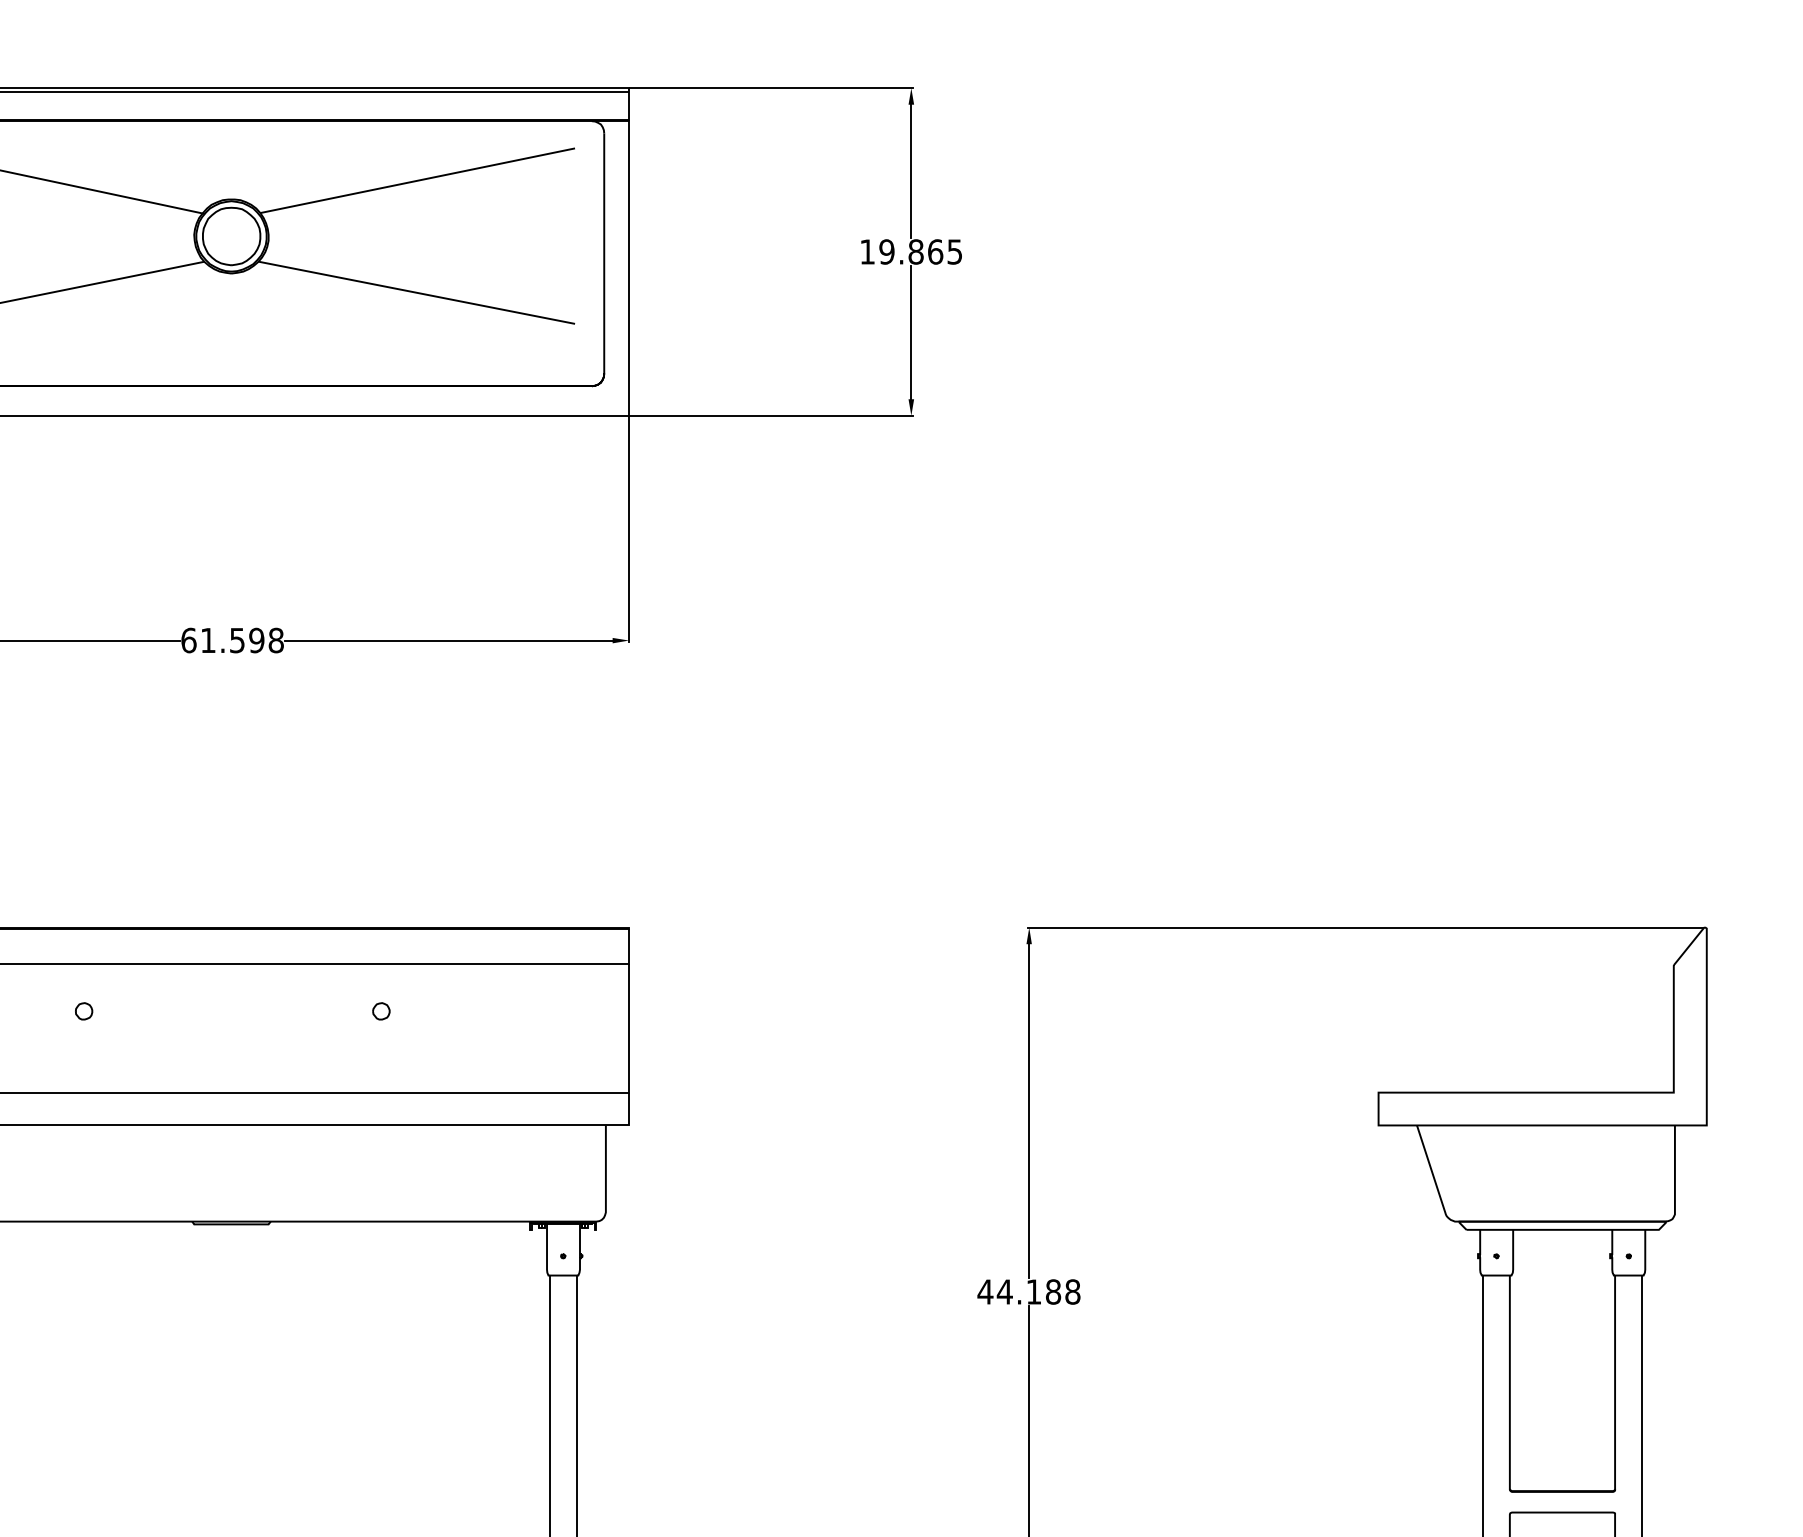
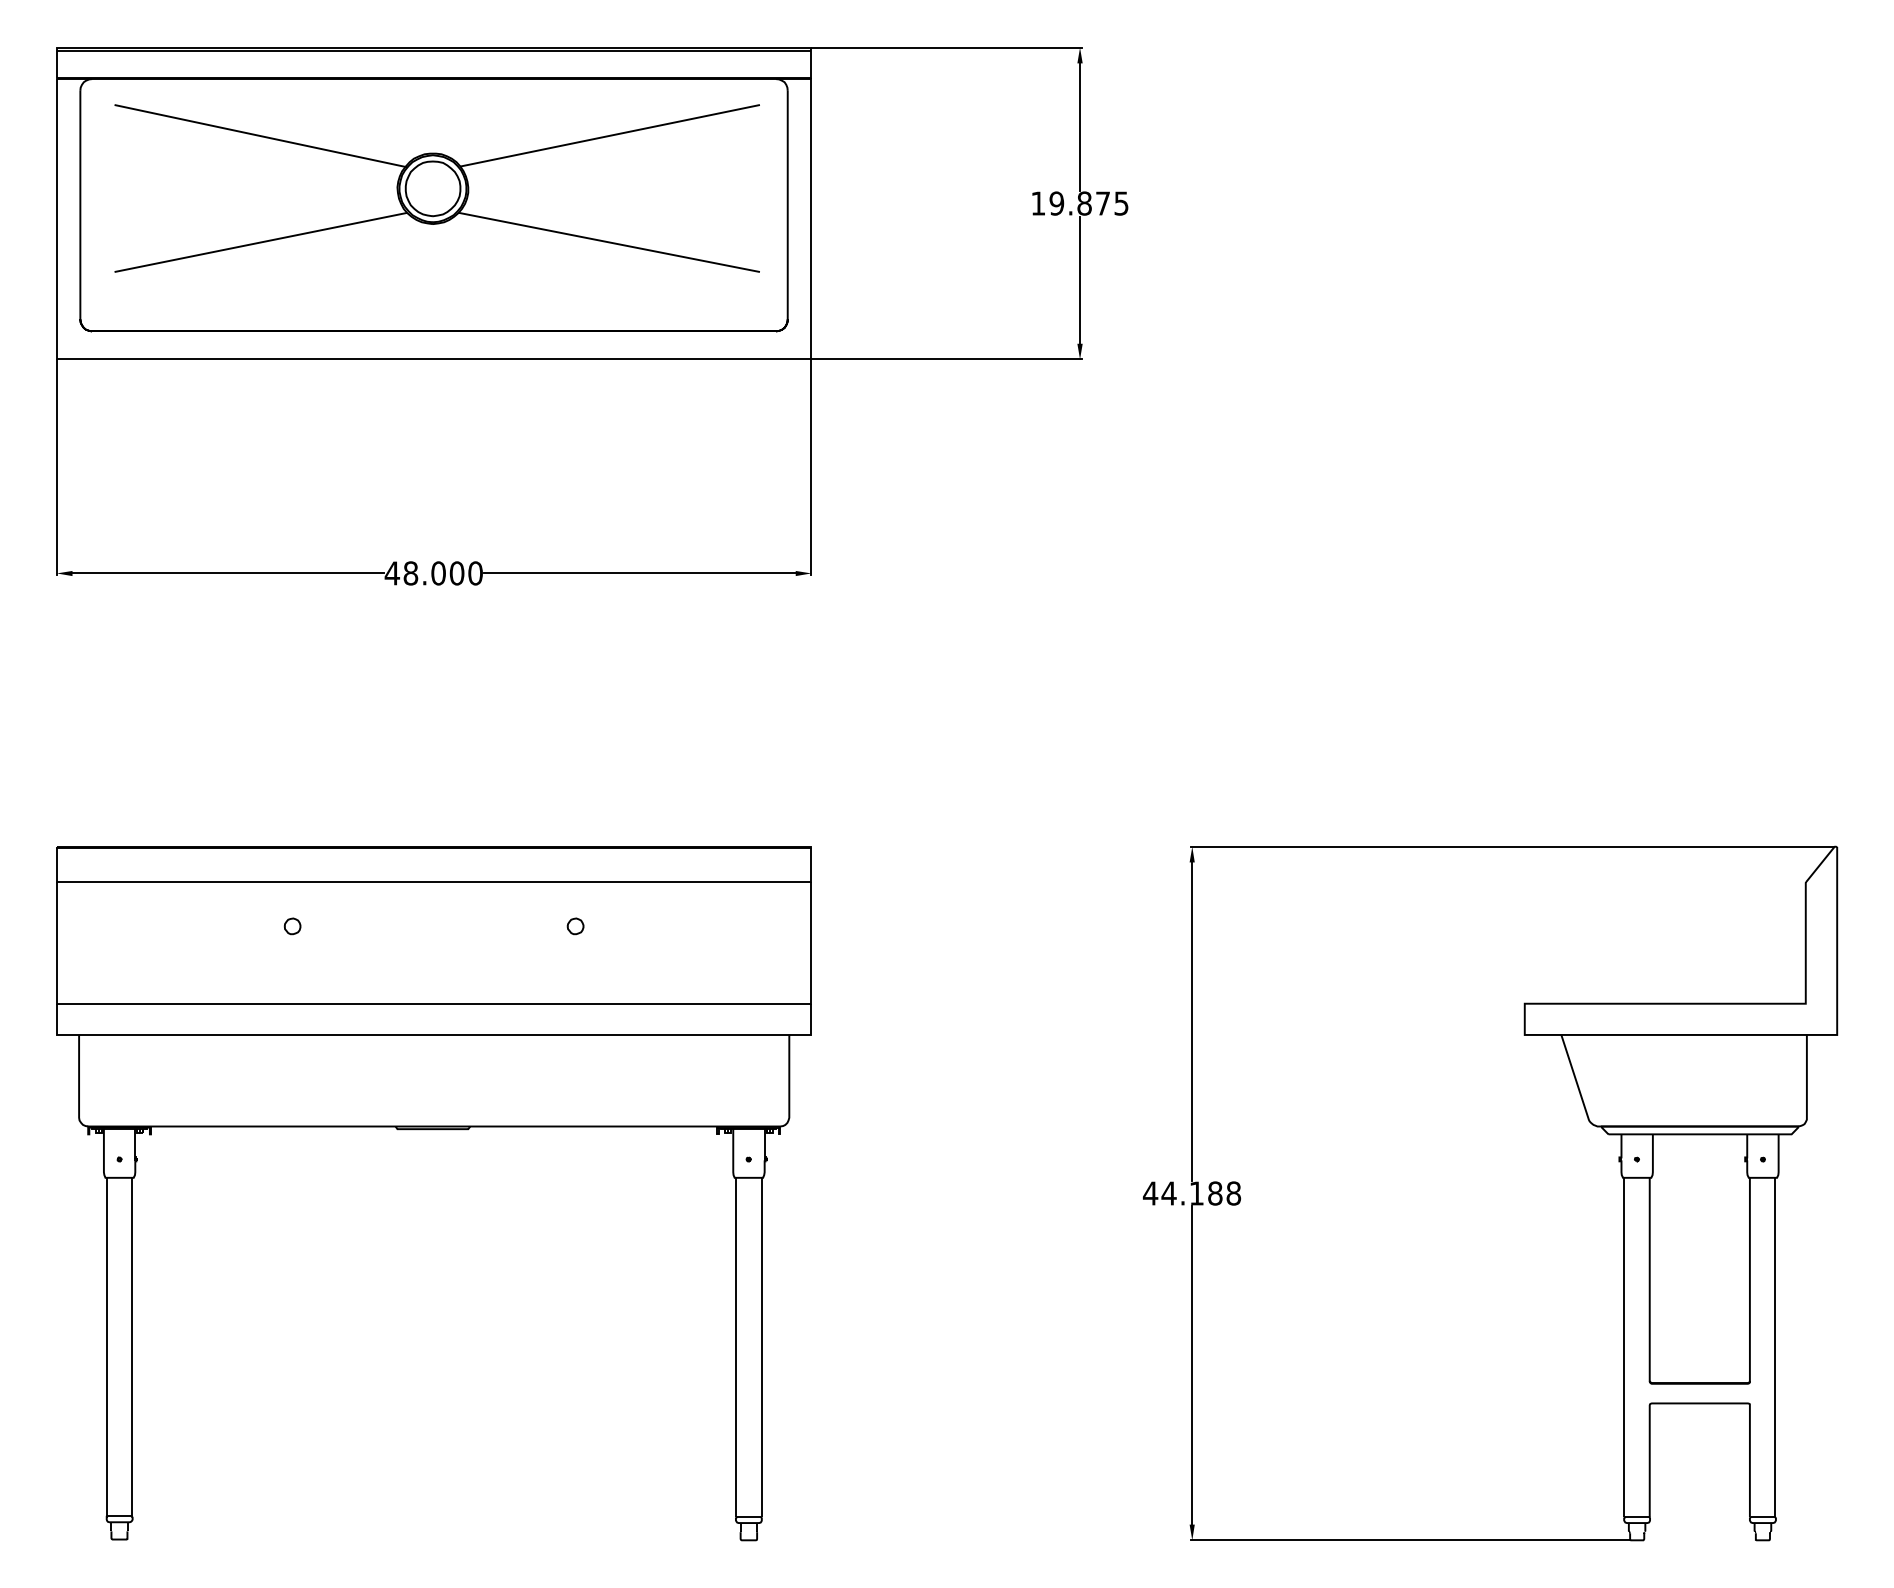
text: (935, 251) -> (1103, 203), 19.865 -> 19.875
text: (232, 640) -> (433, 573), 61.598 -> 48.000

